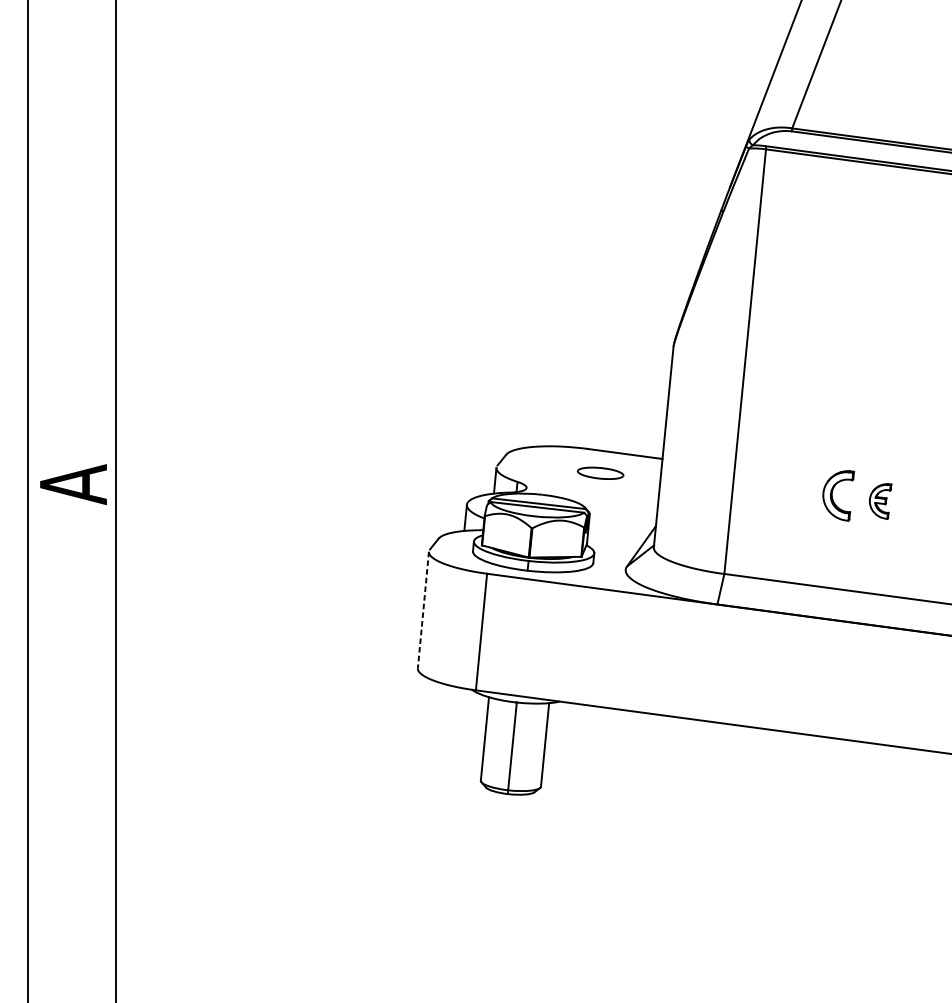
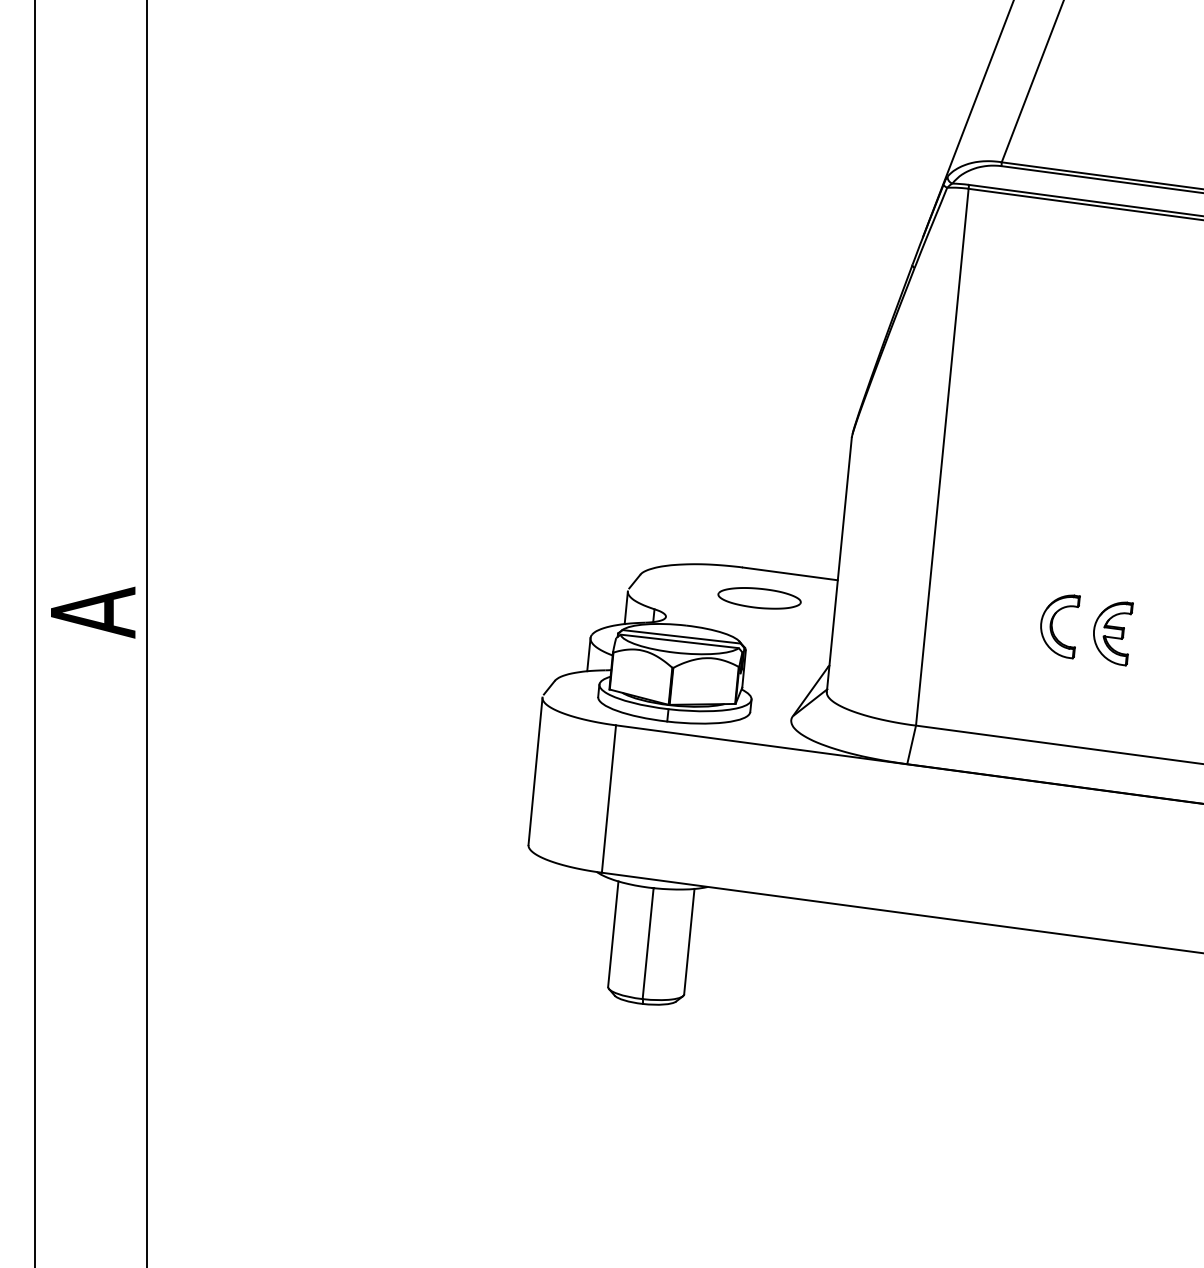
part: (600, 473) -> (759, 598), size x1.43
part: (880, 501) -> (1113, 633), size x1.43
line: (423, 610) -> (535, 771), dashed -> solid

